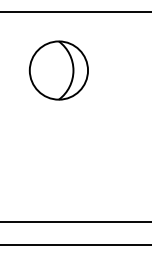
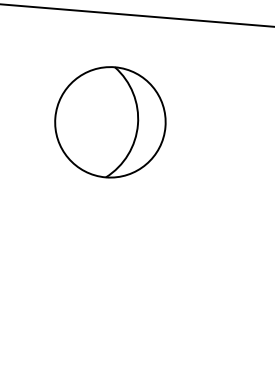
part: (58, 70) -> (109, 122), moved

